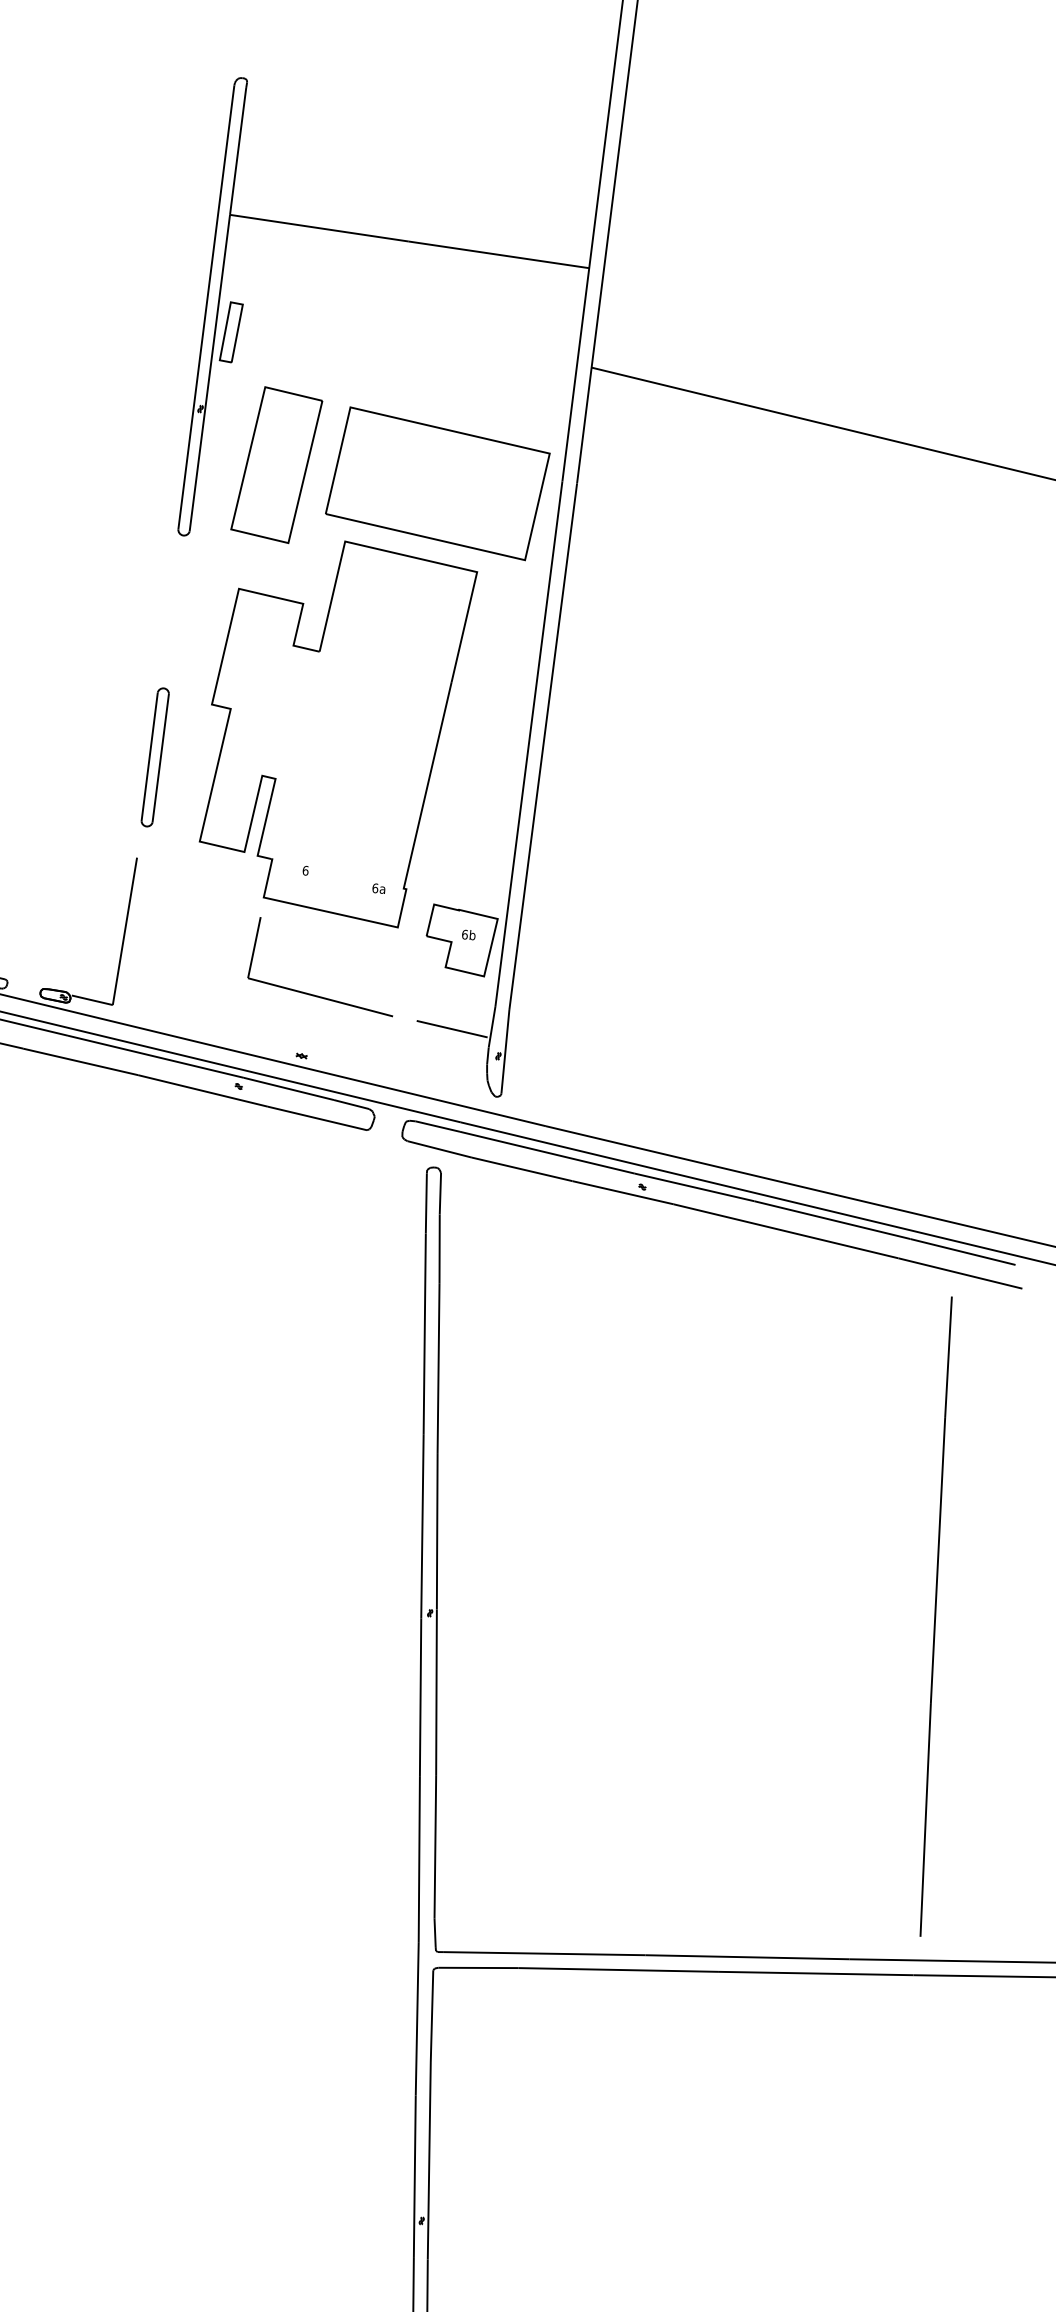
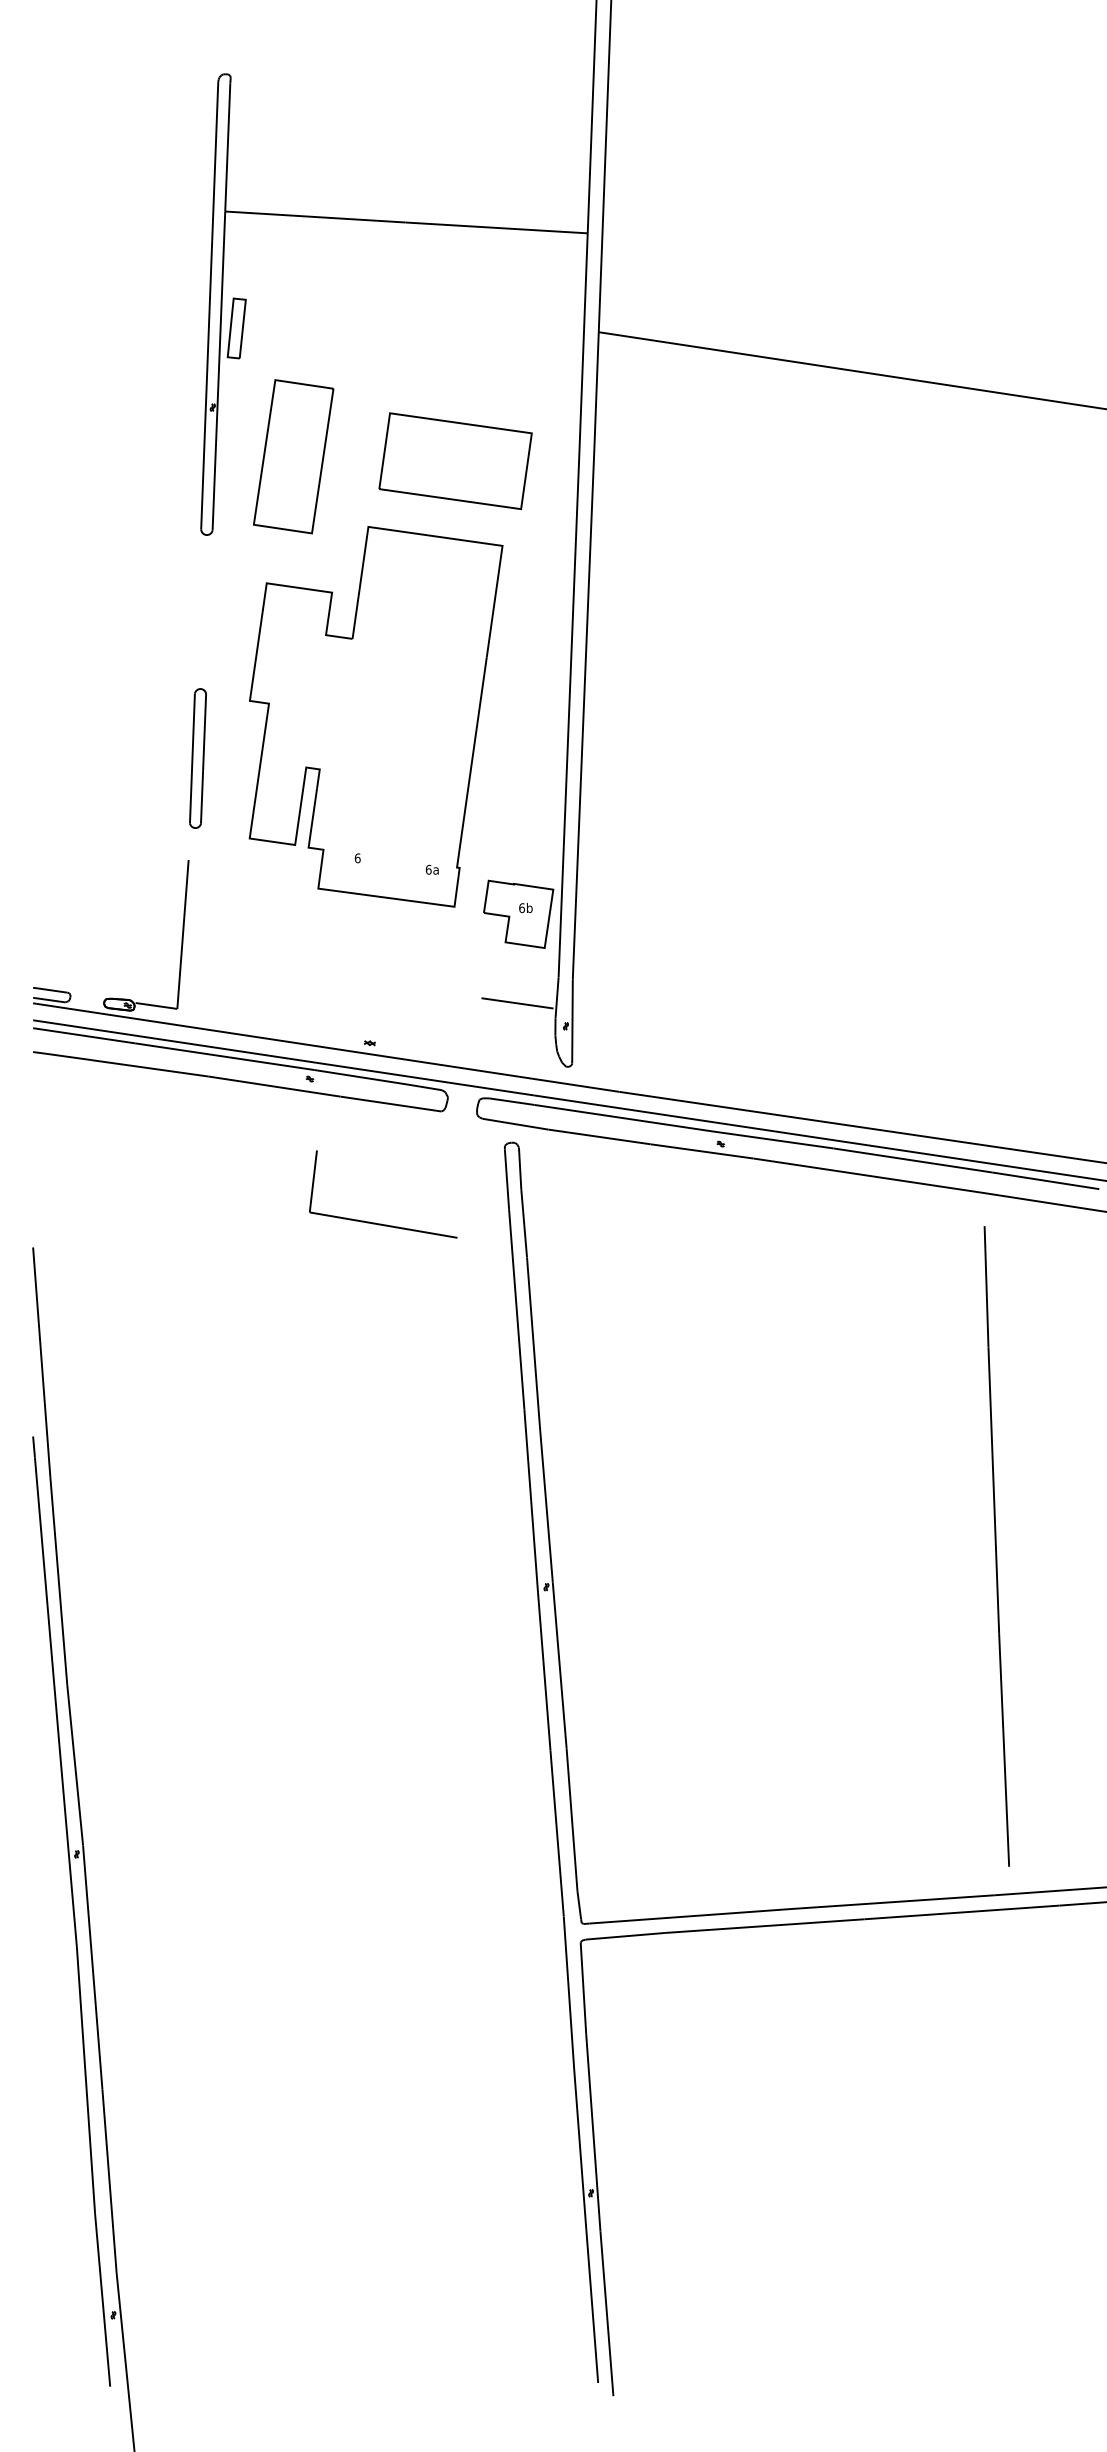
part: (437, 482) -> (455, 460), size x0.7
part: (318, 995) -> (381, 1223), moved
part: (935, 1616) -> (996, 1546), moved

